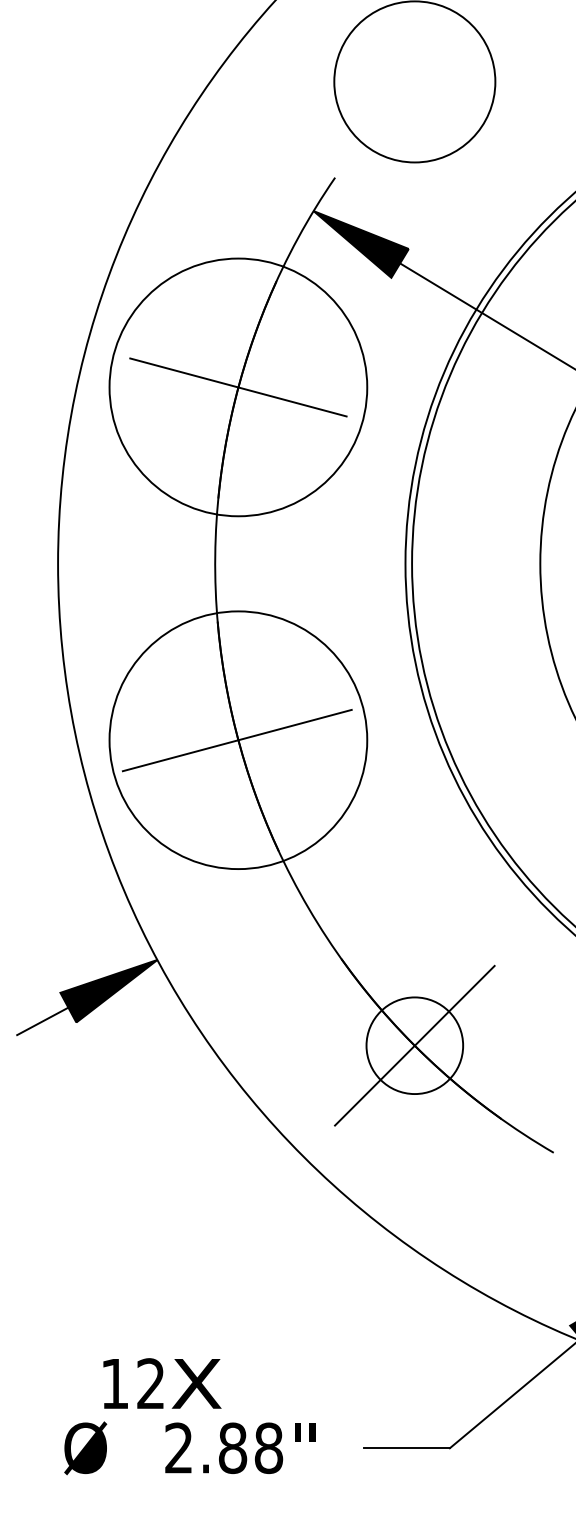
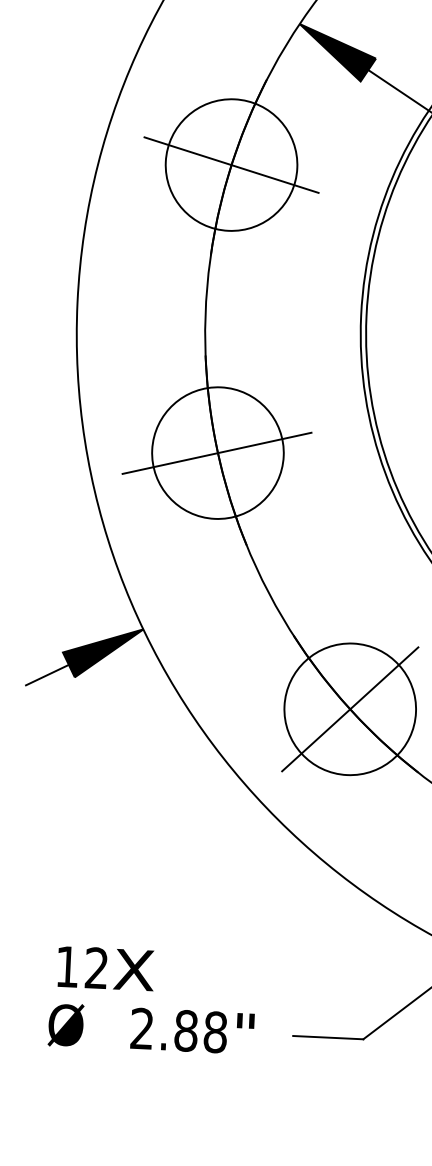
circle: (237, 386) -> (230, 164), size x0.62
circle: (237, 739) -> (217, 452), size x0.62
circle: (414, 1045) -> (349, 709), size x1.67
text: (162, 1383) -> (106, 968), moved

